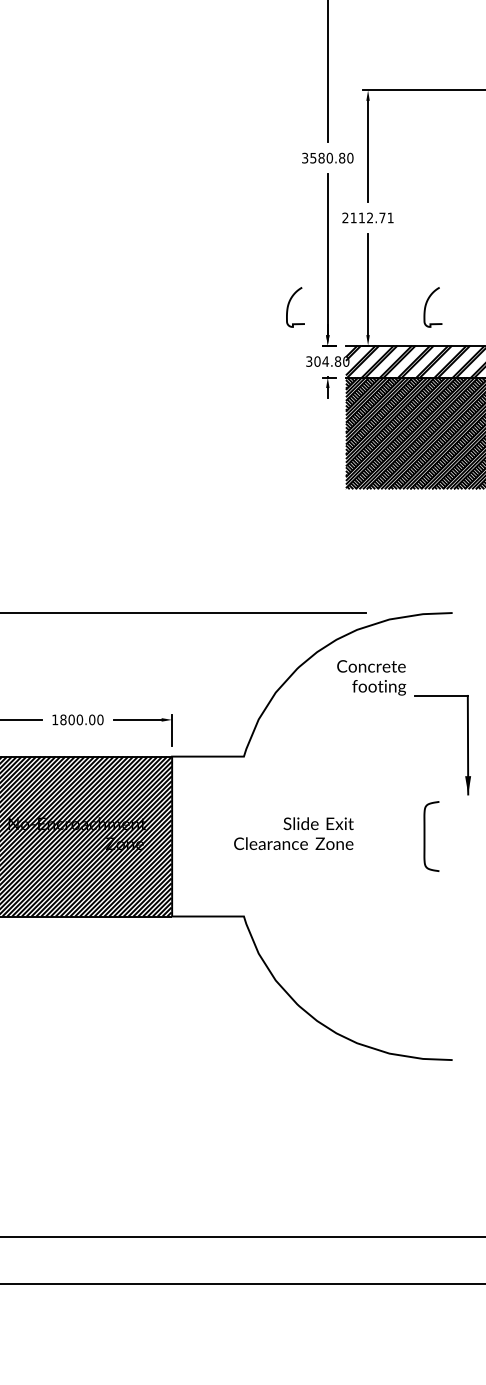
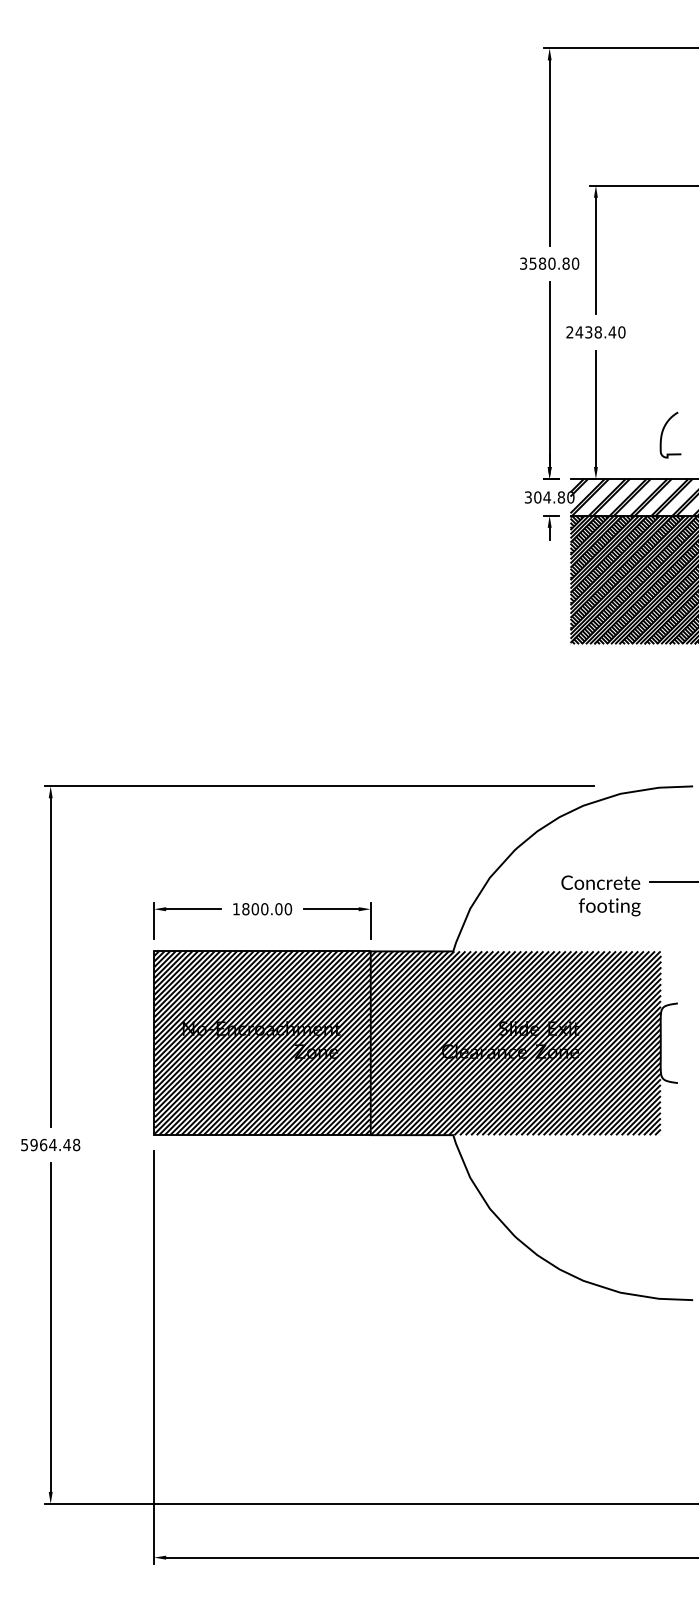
text: (372, 218) -> (600, 332), 2112.71 -> 2438.40
curve: (289, 305) -> (505, 432), removed
text: (371, 677) -> (600, 895), moved
hatch: (298, 836) -> (515, 1043), added

